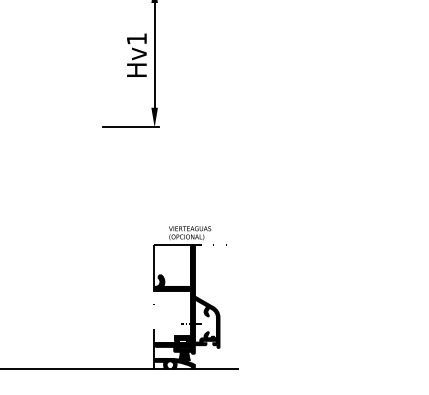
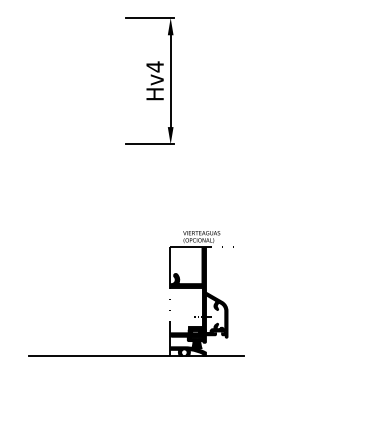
text: (136, 38) -> (154, 66), Hv1 -> Hv4

